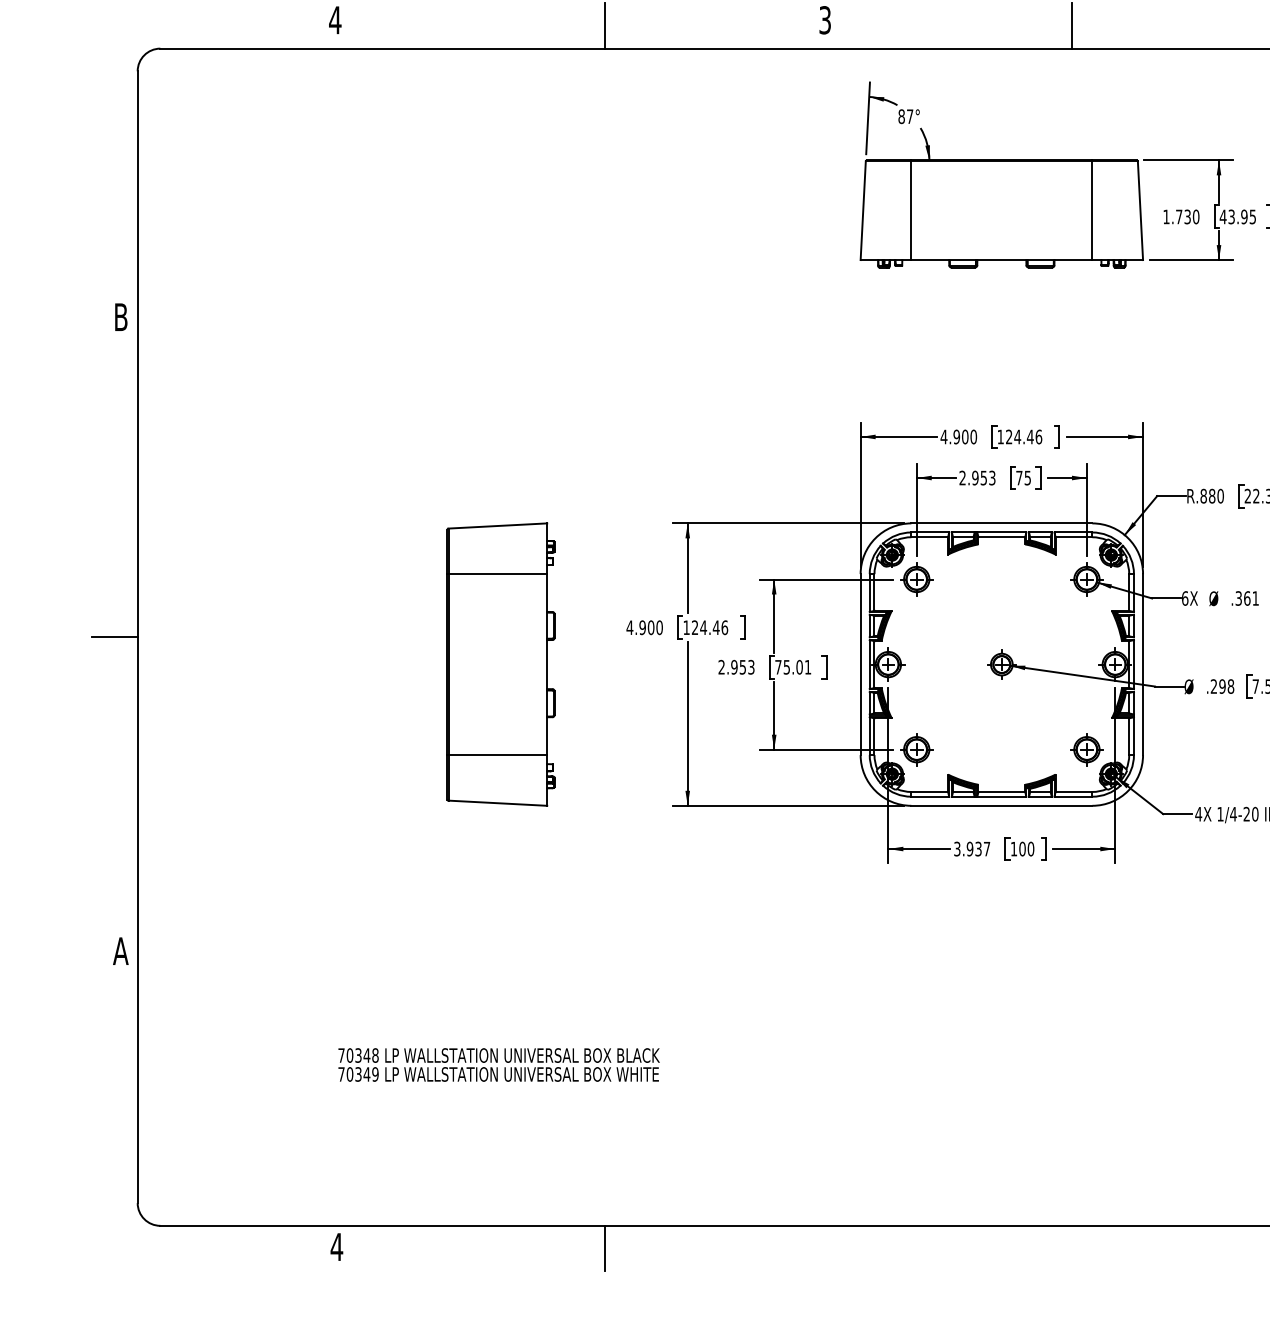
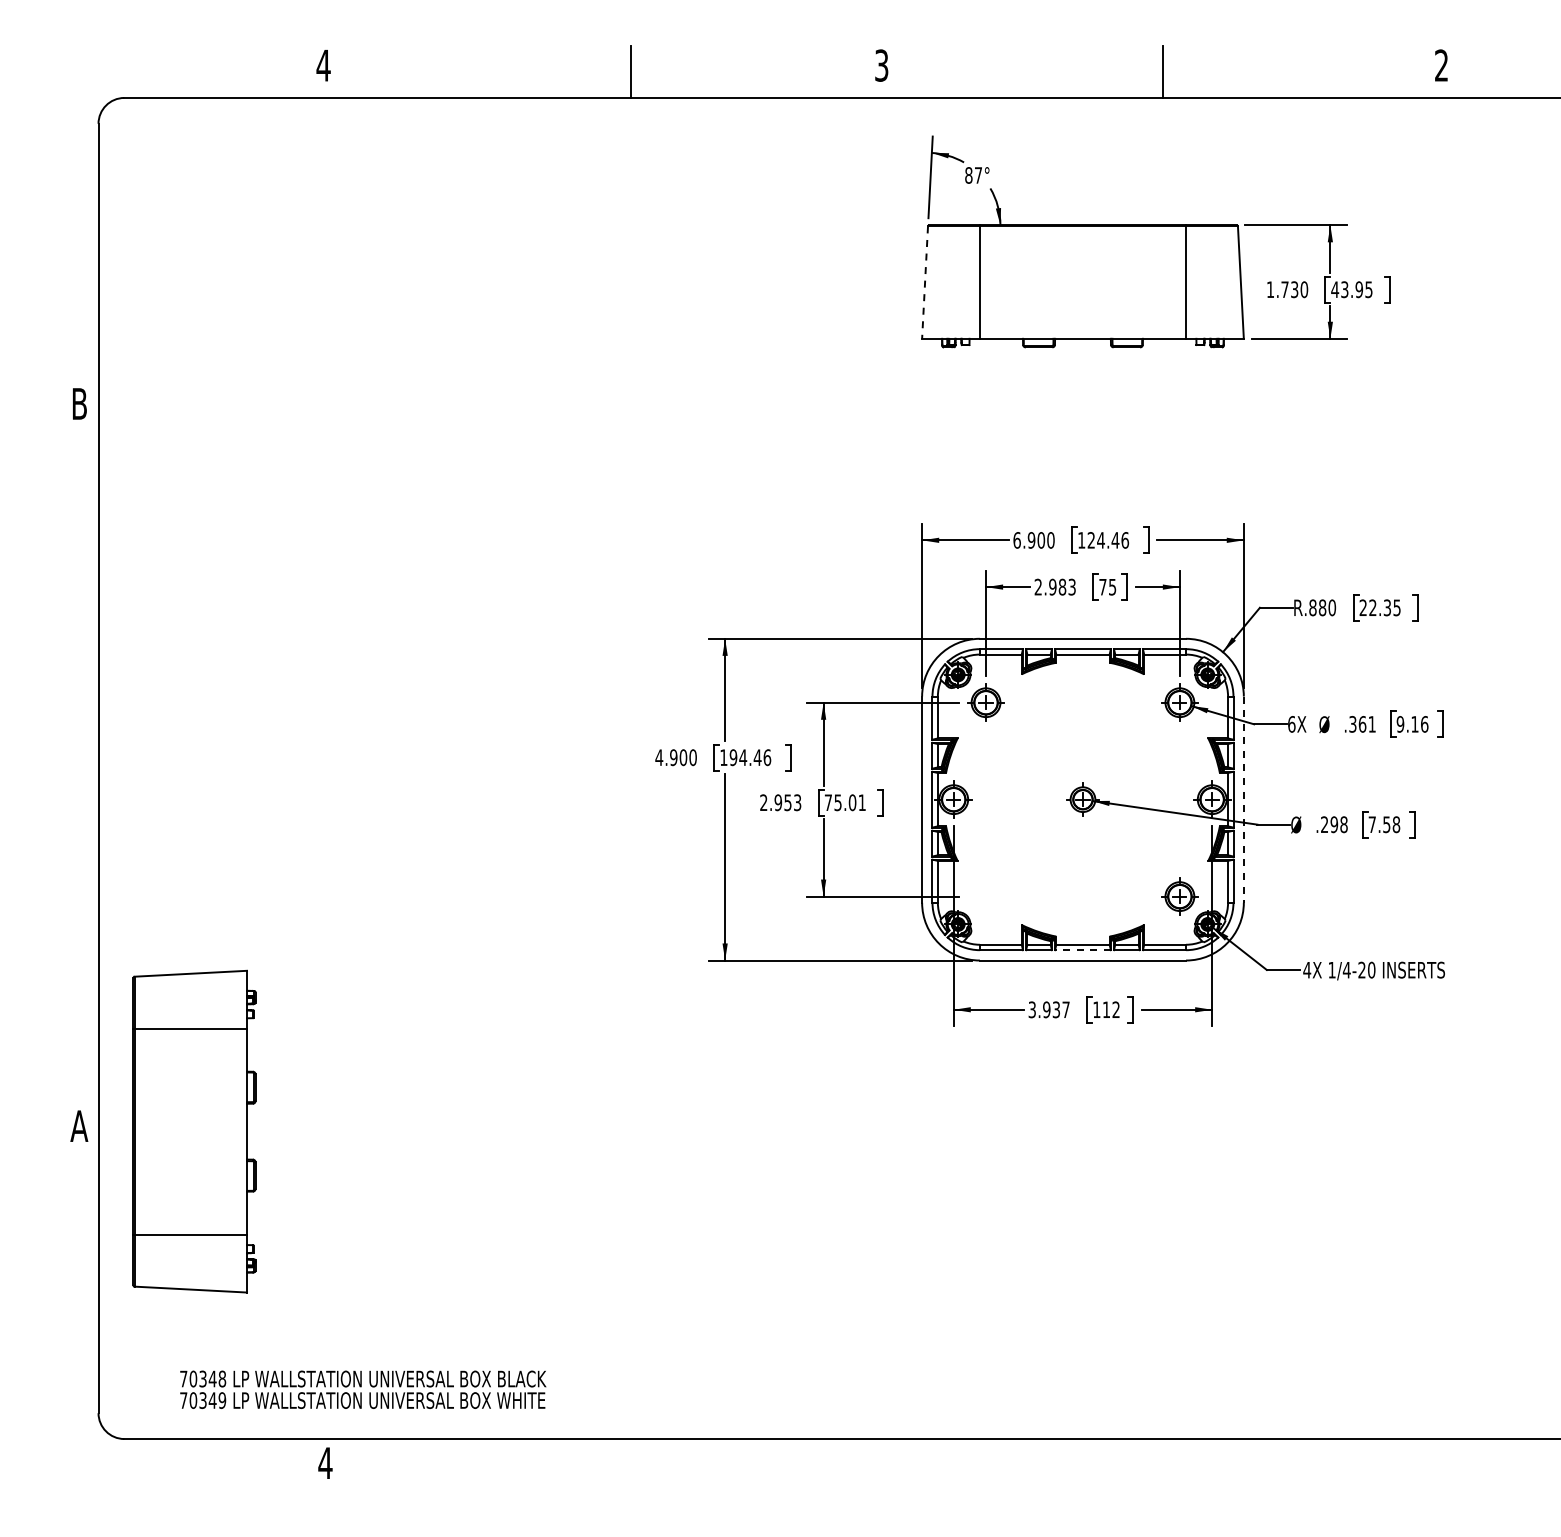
line: (863, 211) -> (925, 283), solid -> dashed
text: (944, 437) -> (1017, 540), 4.900 -> 6.900
text: (983, 477) -> (1062, 586), 2.953 -> 2.983
text: (695, 627) -> (733, 757), 124.46 -> 194.46
line: (114, 637) -> (72, 768), removed
part: (501, 664) -> (194, 1131), moved
line: (1142, 665) -> (1243, 800), solid -> dashed
part: (916, 749) -> (985, 896), removed
line: (1001, 797) -> (1082, 950), solid -> dashed
text: (1026, 848) -> (1110, 1009), 100 -> 112
text: (499, 1064) -> (363, 1389), moved
line: (604, 1248) -> (630, 1464), removed

